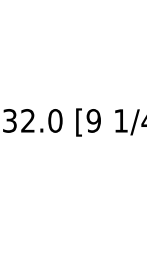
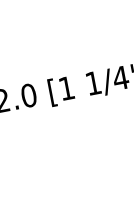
text: (93, 120) -> (66, 88), [9 -> [1

